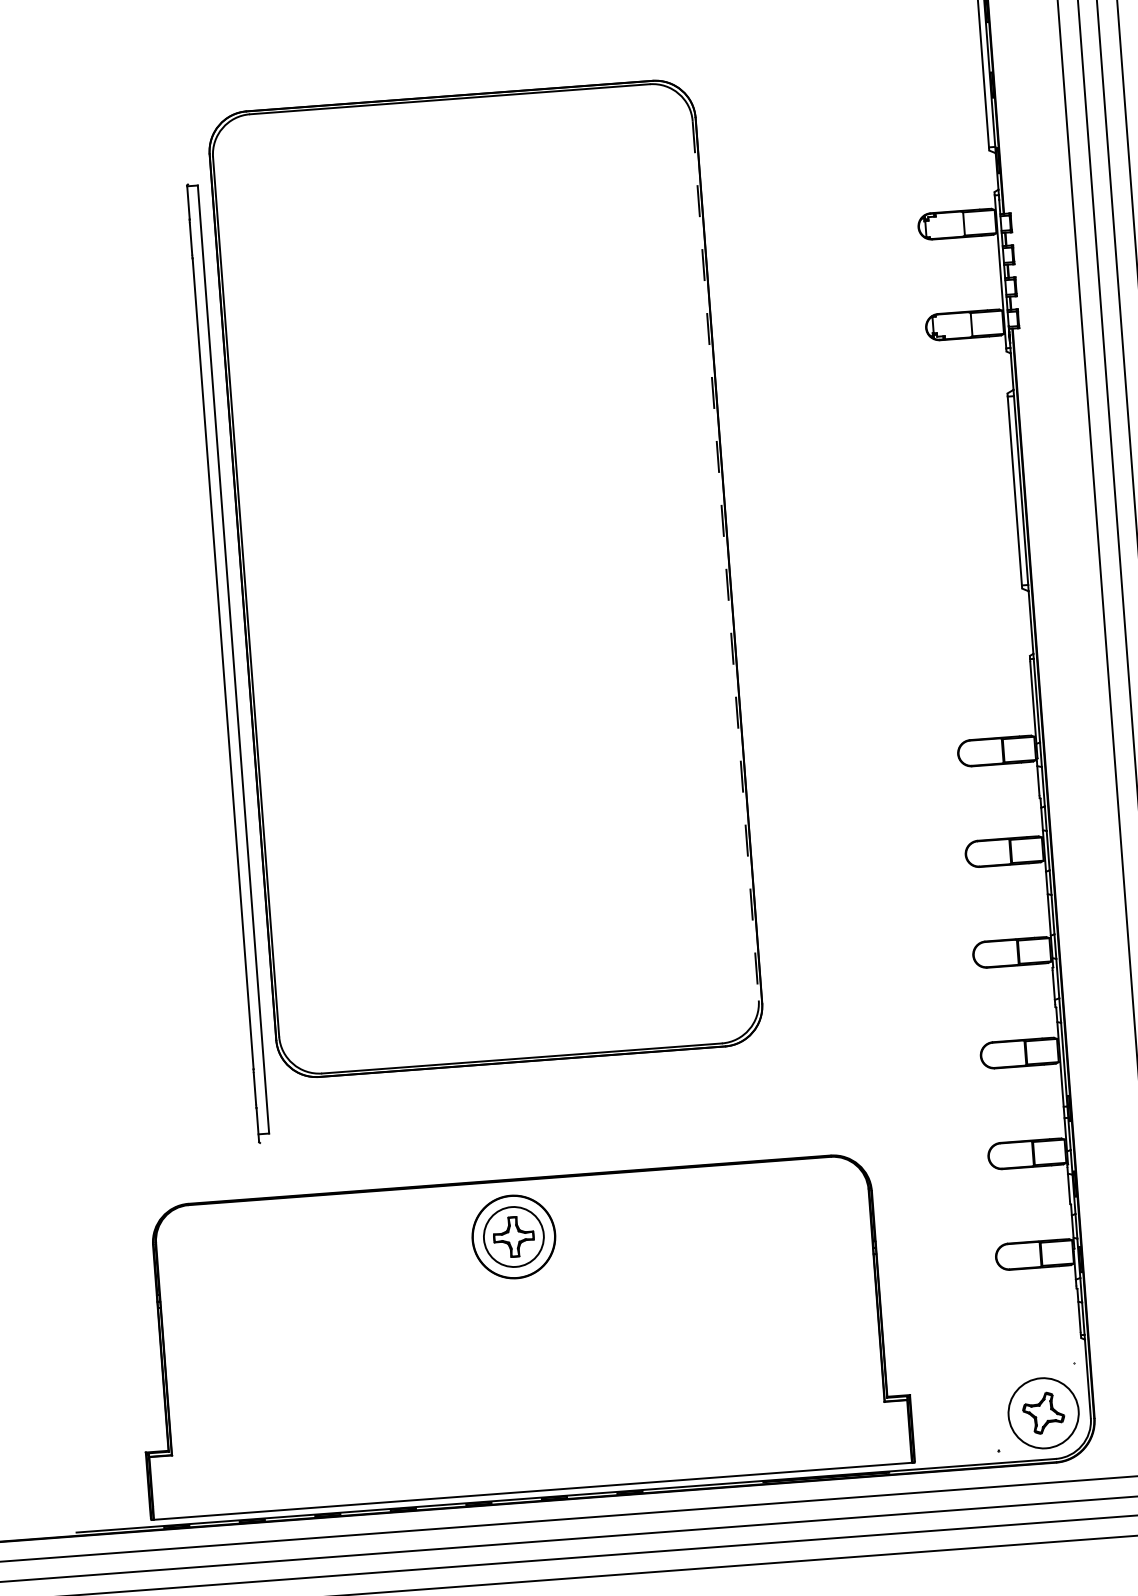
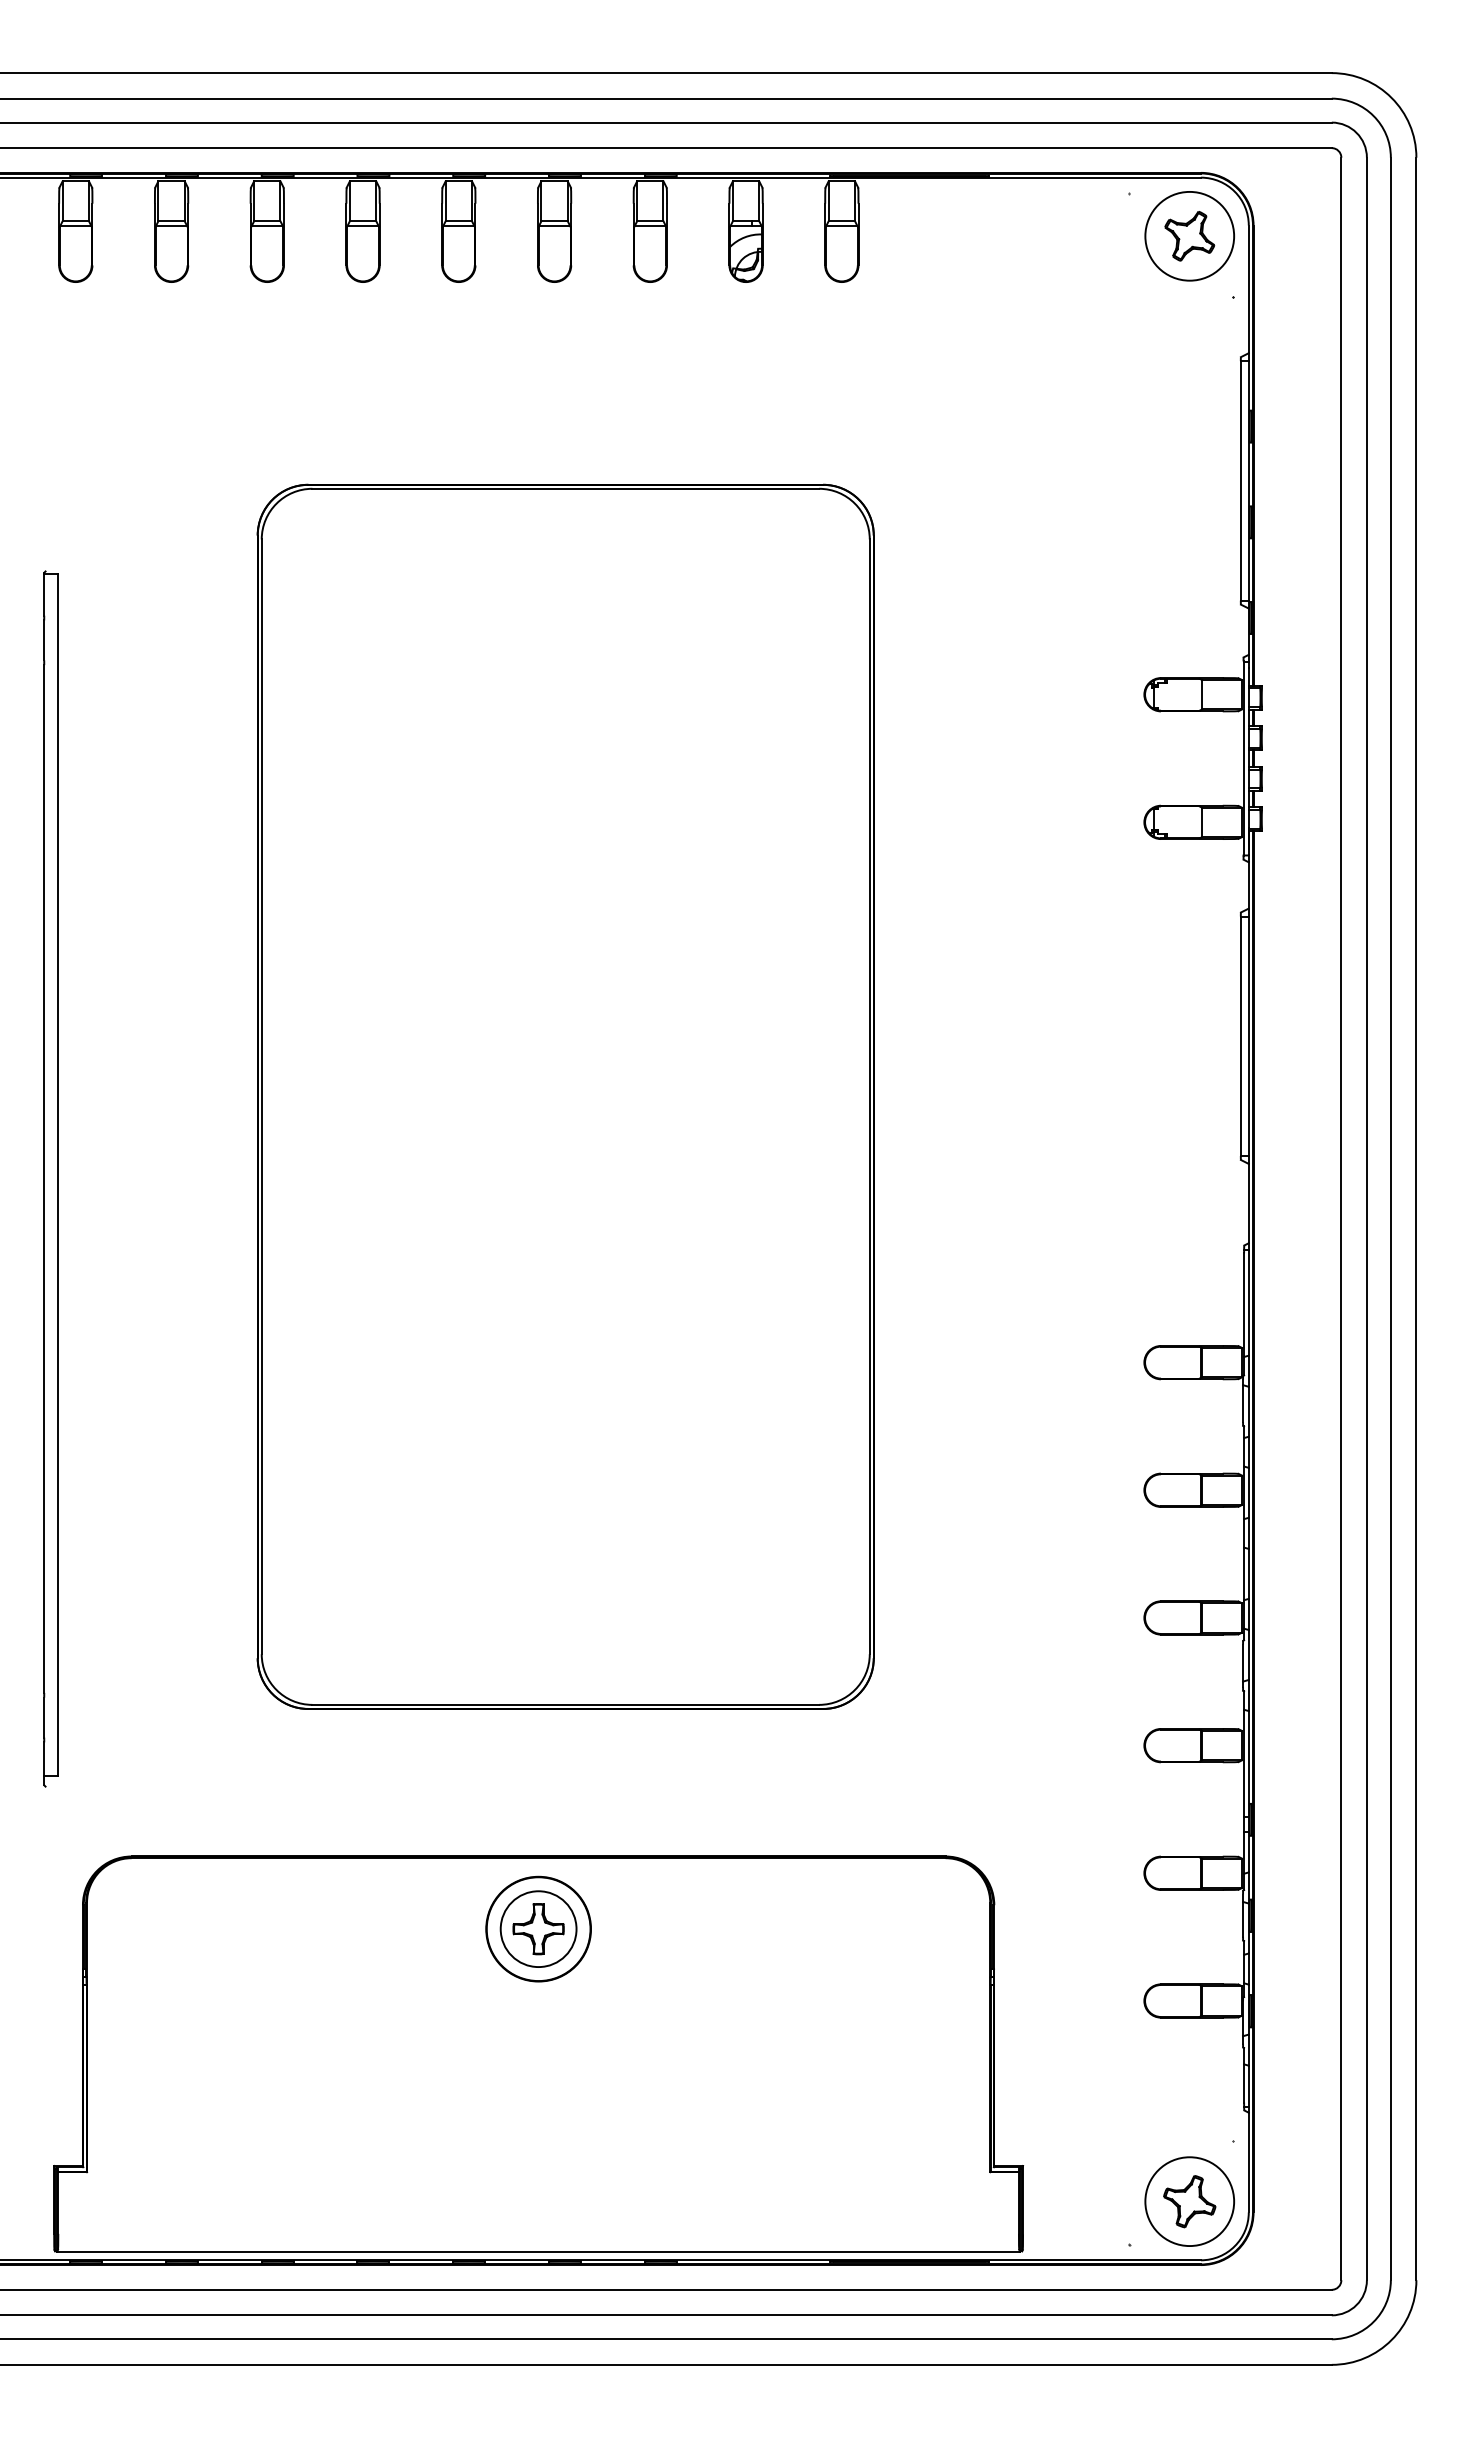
line: (725, 561) -> (869, 1097), dashed -> solid
part: (227, 663) -> (50, 1178), moved

